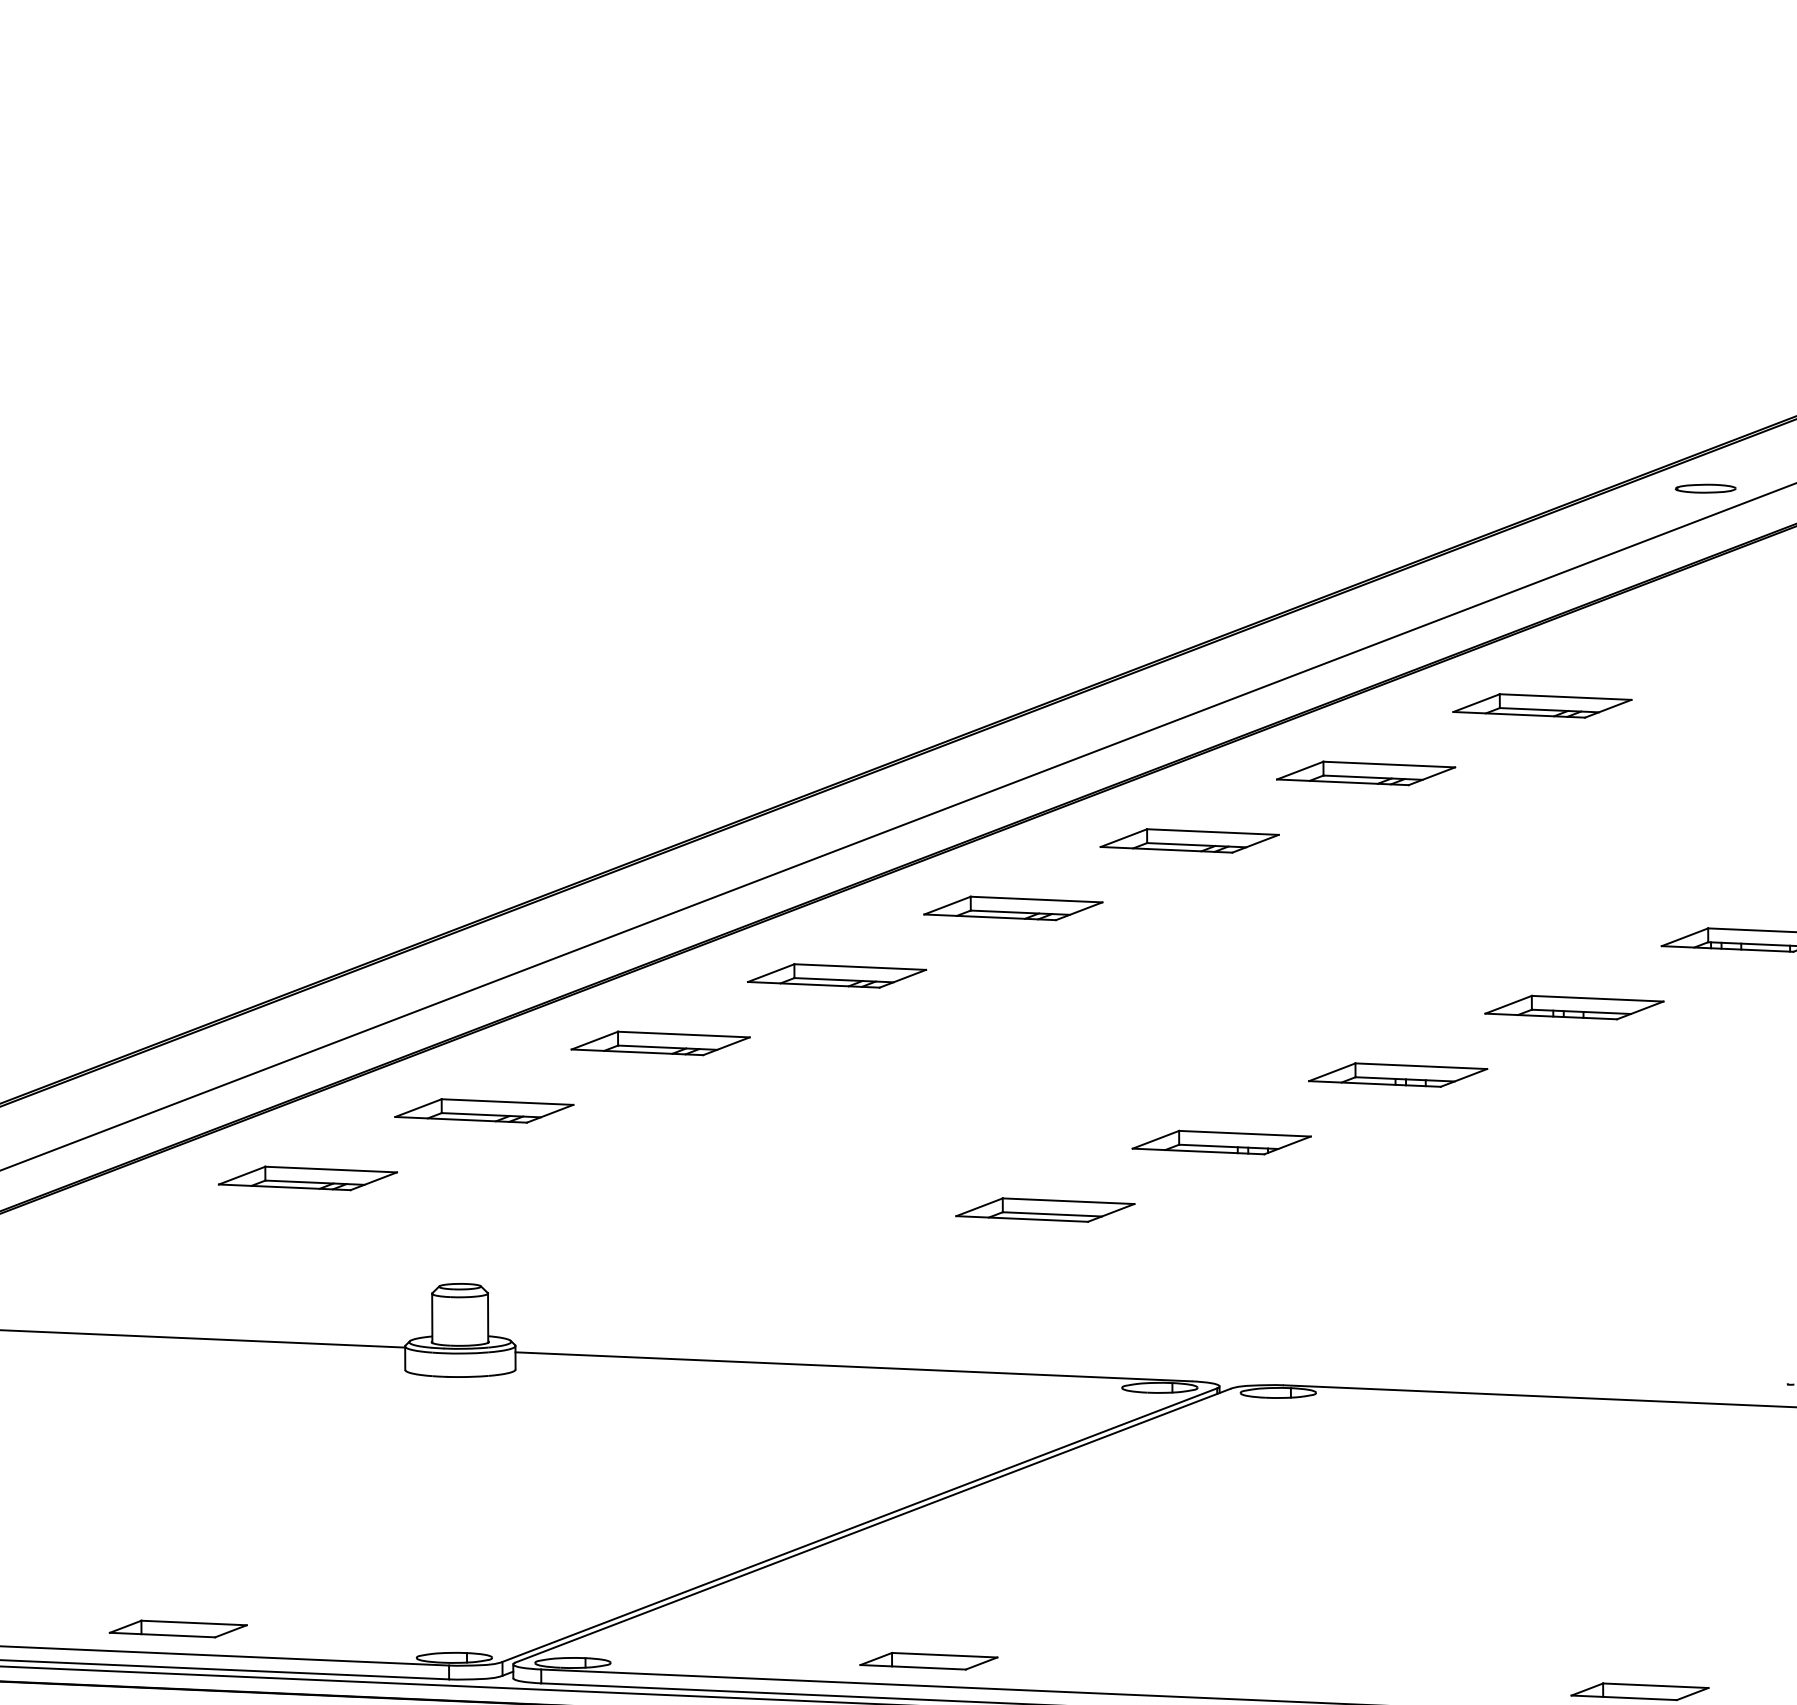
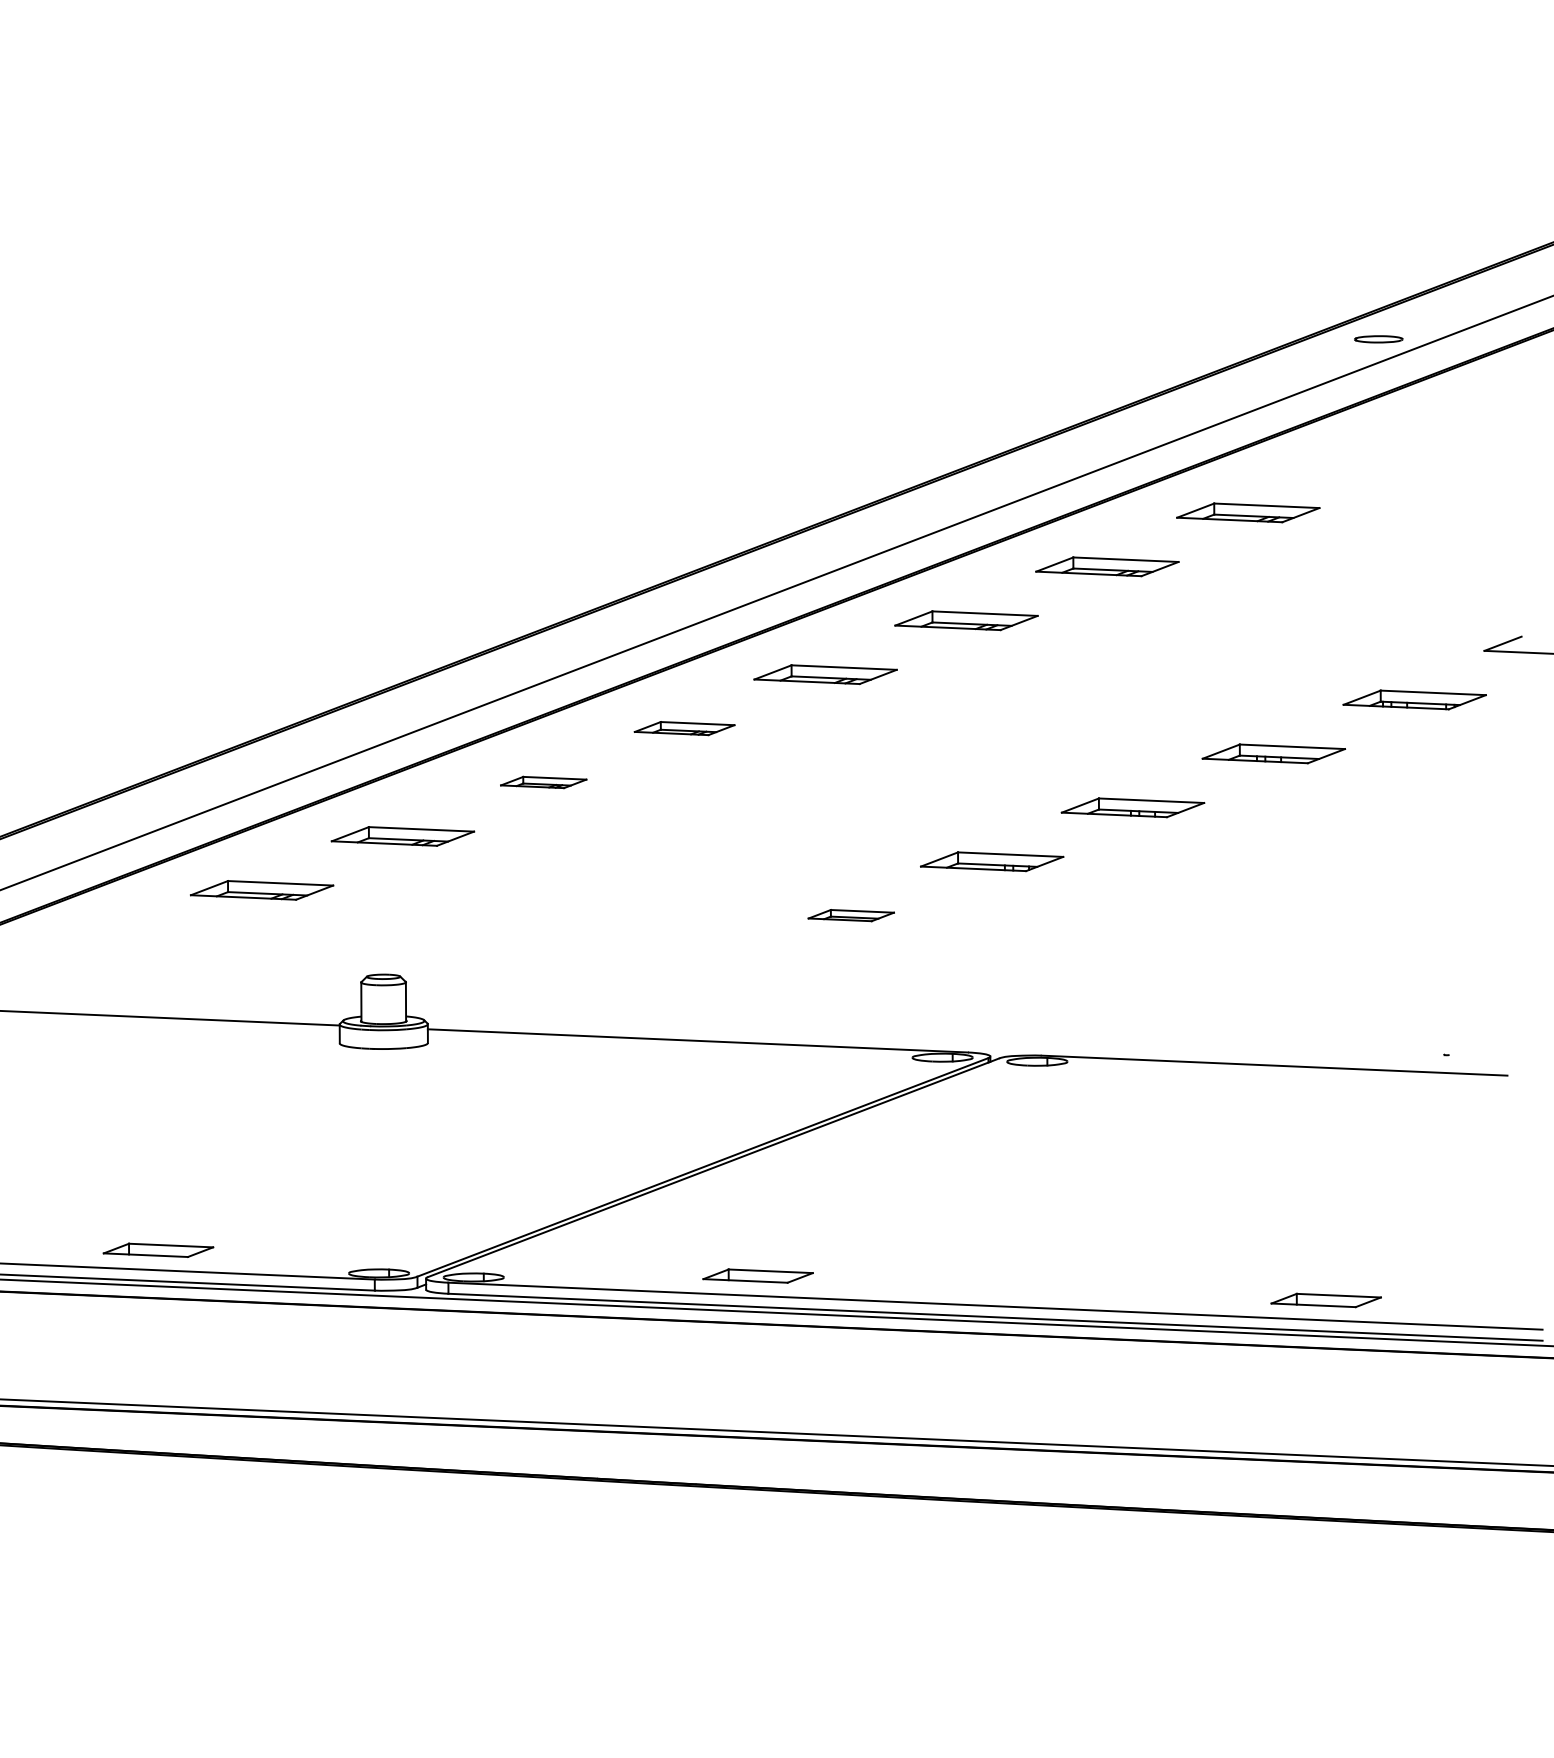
part: (836, 975) -> (684, 728), size x0.7
part: (660, 1043) -> (543, 782), size x0.6
part: (1045, 1209) -> (851, 915), size x0.6

